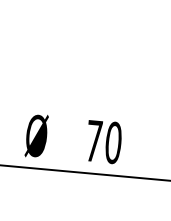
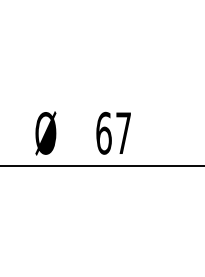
text: (103, 141) -> (113, 132), 70 -> 67

